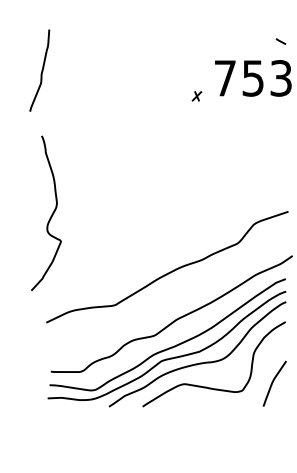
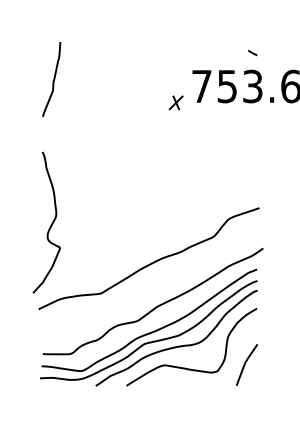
curve: (41, 70) -> (53, 79), moved
part: (196, 95) -> (175, 102), size x1.67
curve: (50, 216) -> (50, 225), moved

